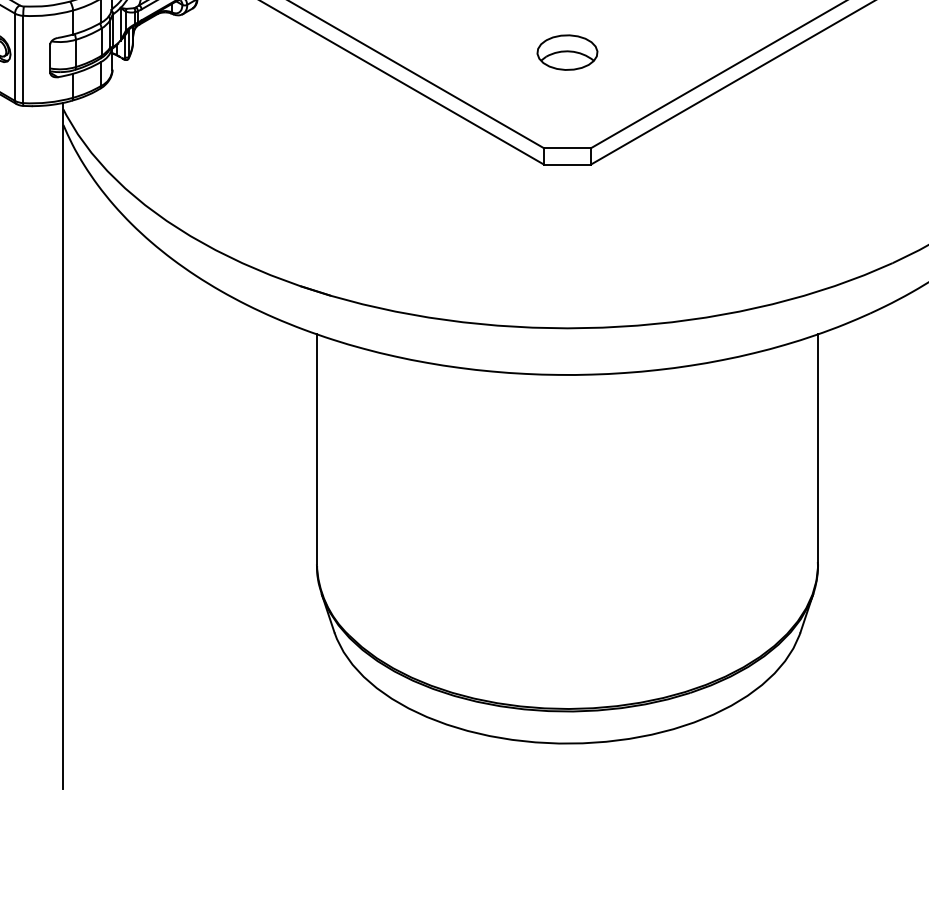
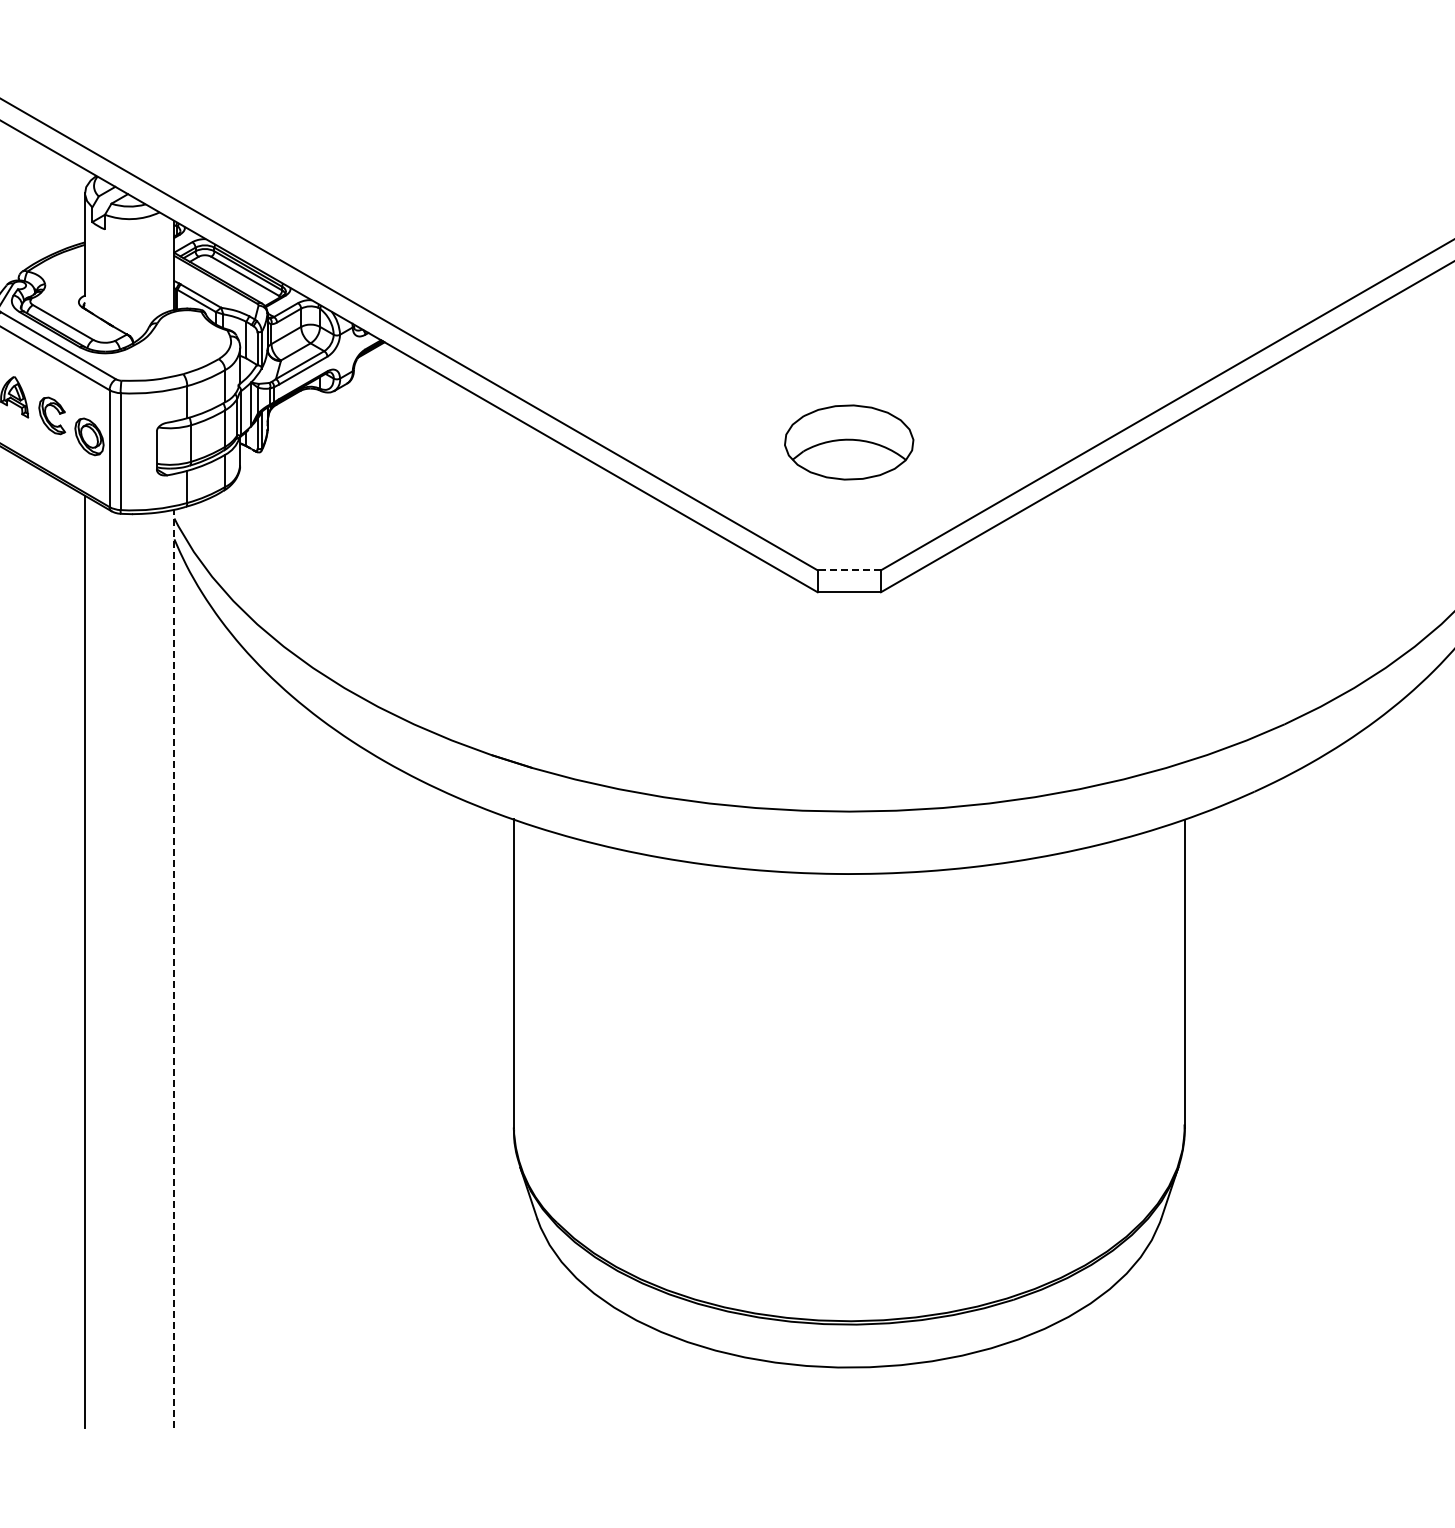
part: (567, 52) -> (849, 442), size x1.6
line: (567, 148) -> (849, 570), solid -> dashed
line: (63, 445) -> (174, 968), solid -> dashed

